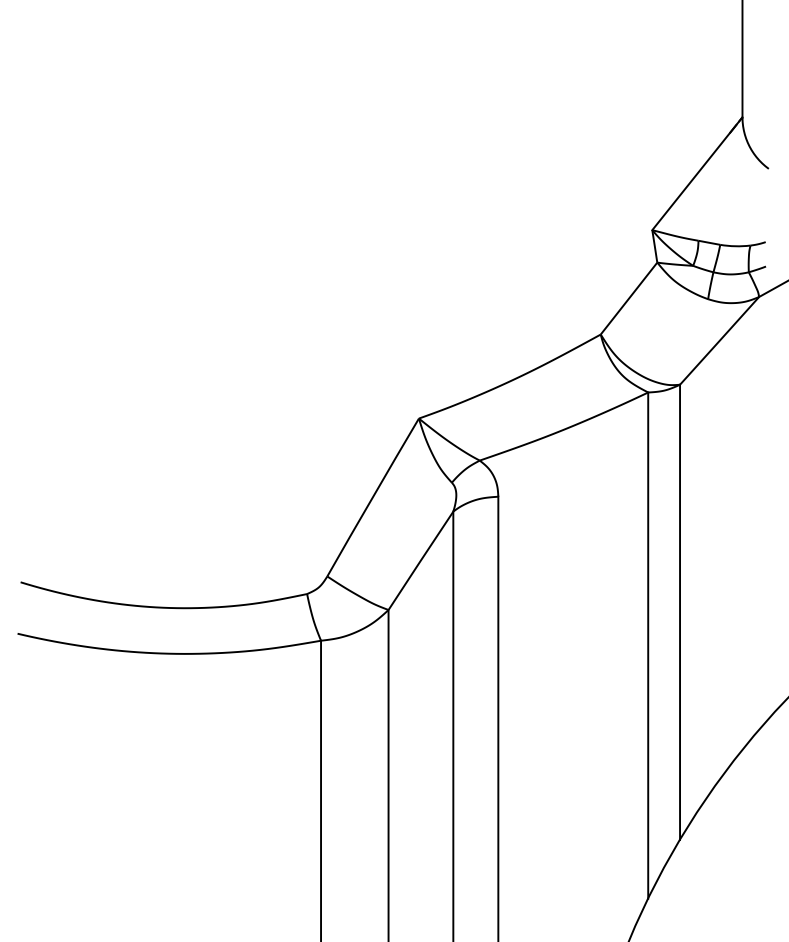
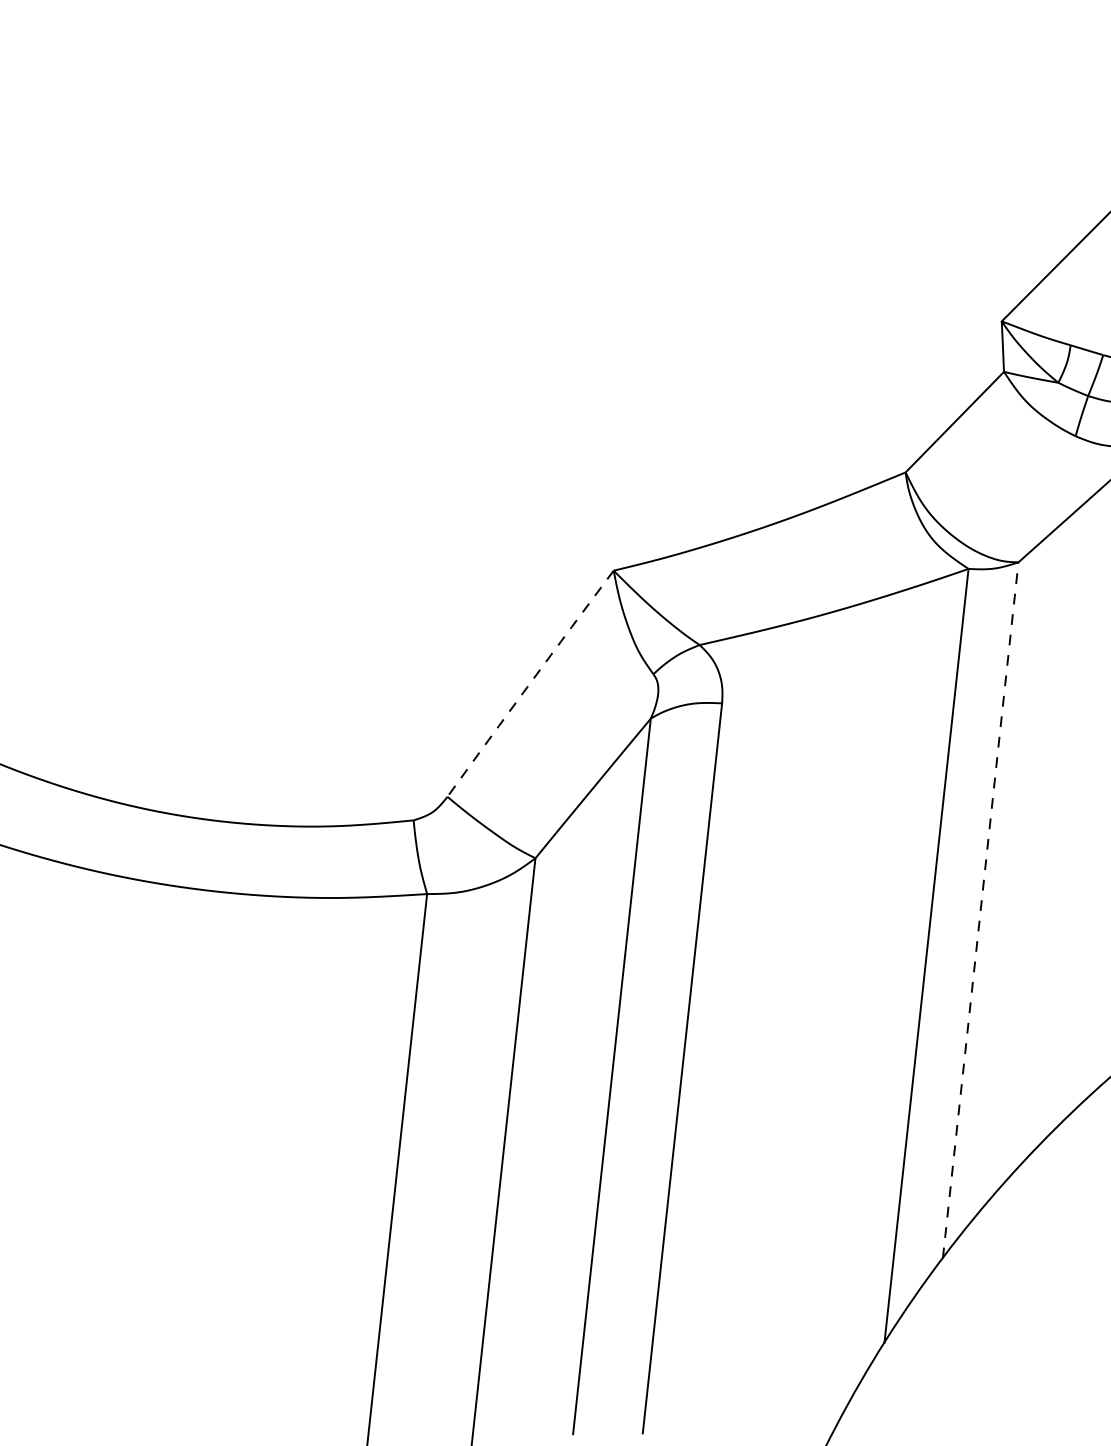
arc: (372, 497) -> (529, 683), solid -> dashed
line: (680, 612) -> (981, 910), solid -> dashed

